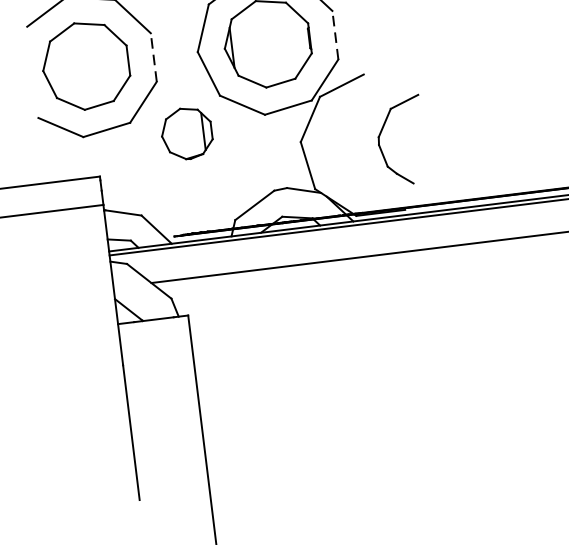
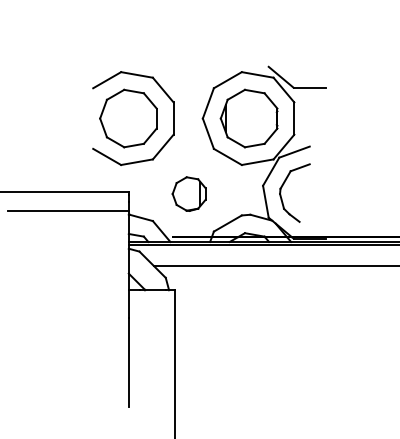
line: (335, 35) -> (294, 118), dashed -> solid
line: (153, 57) -> (173, 118), dashed -> solid
part: (383, 129) -> (284, 184), moved
part: (185, 132) -> (188, 193), moved

